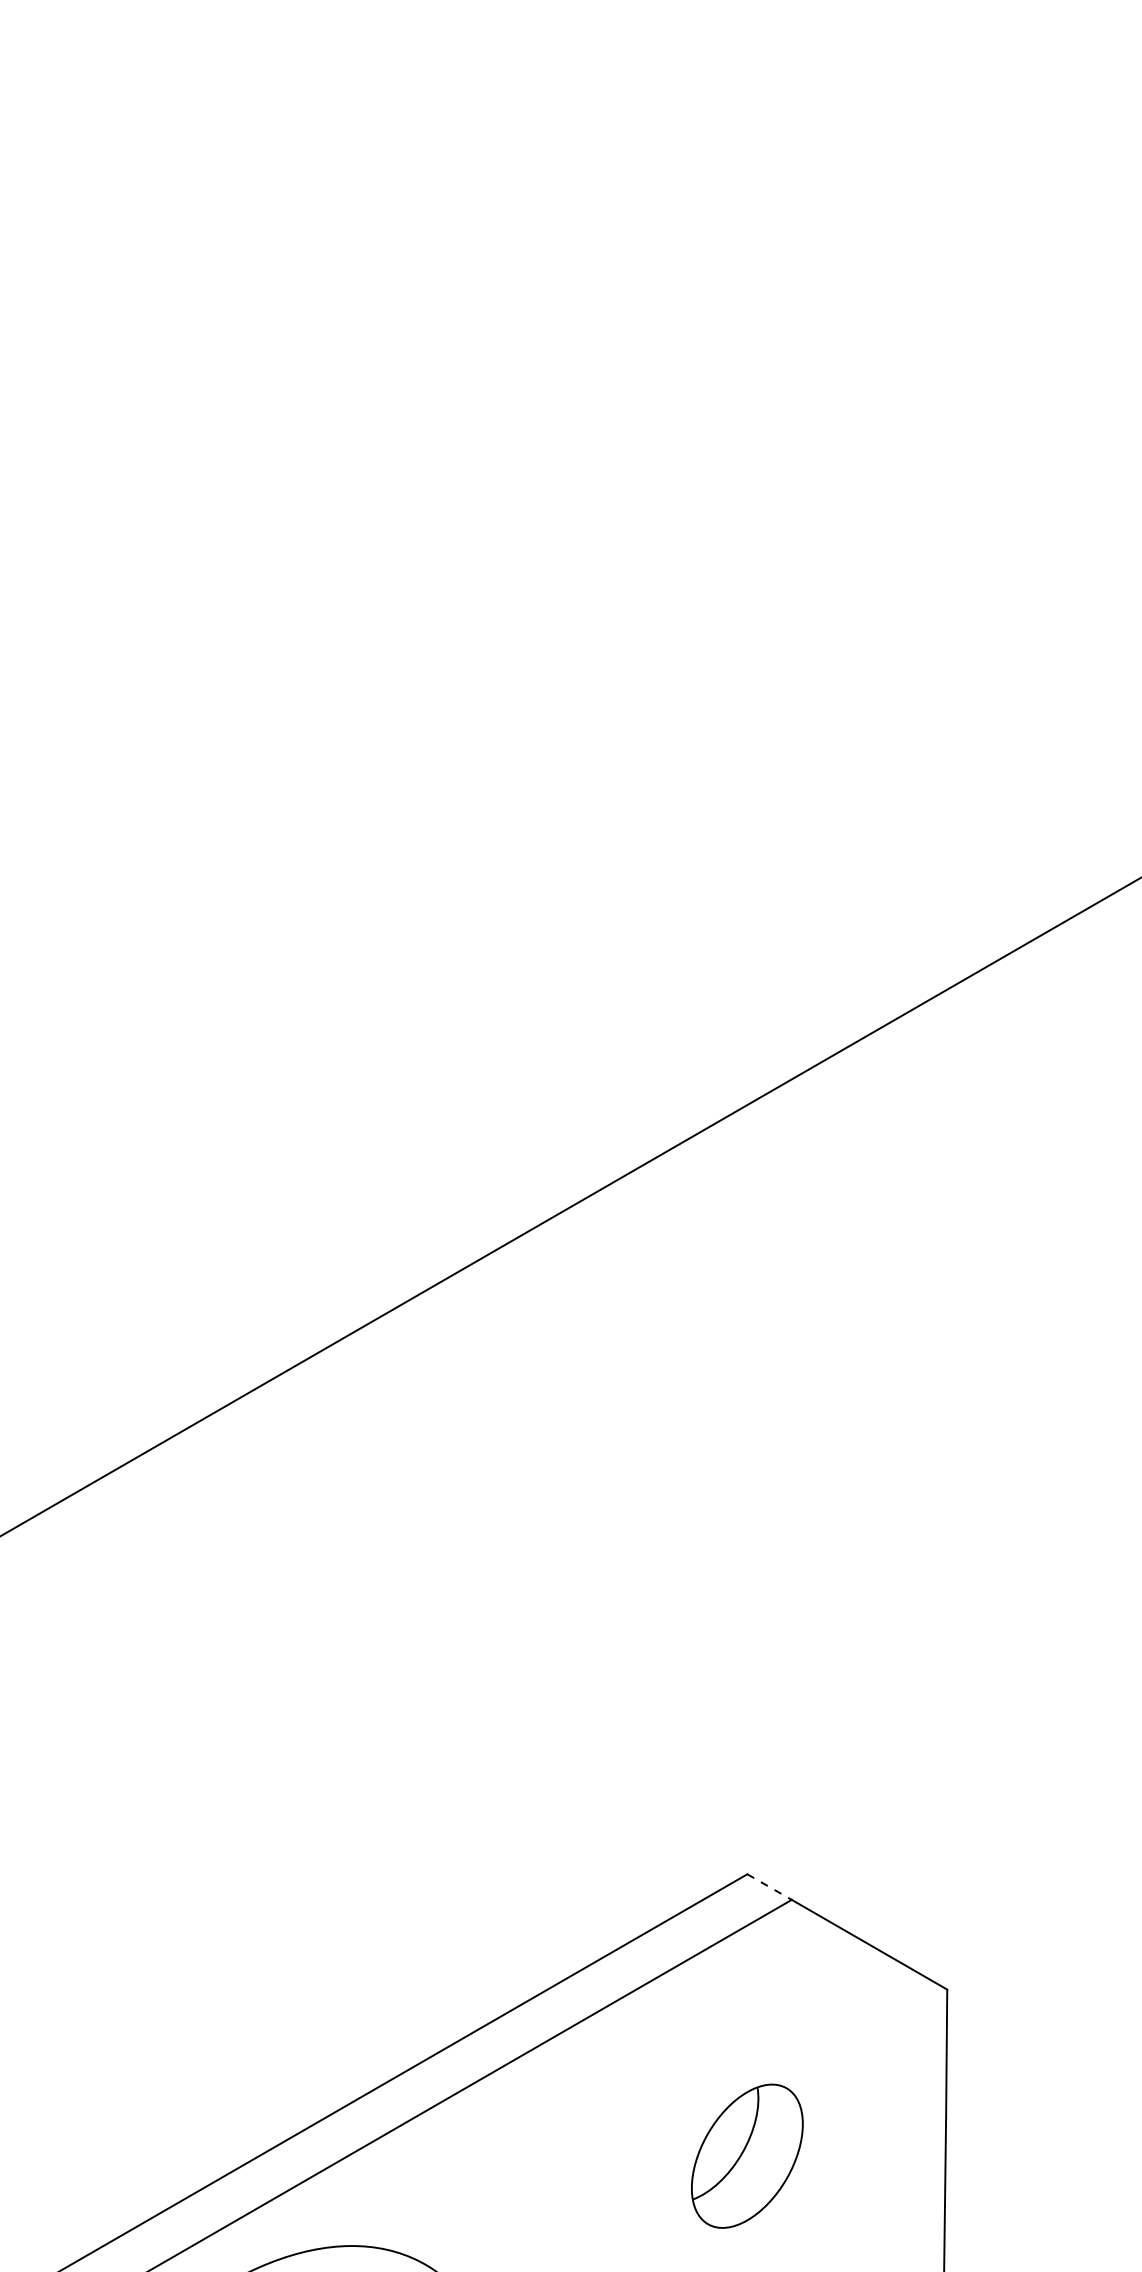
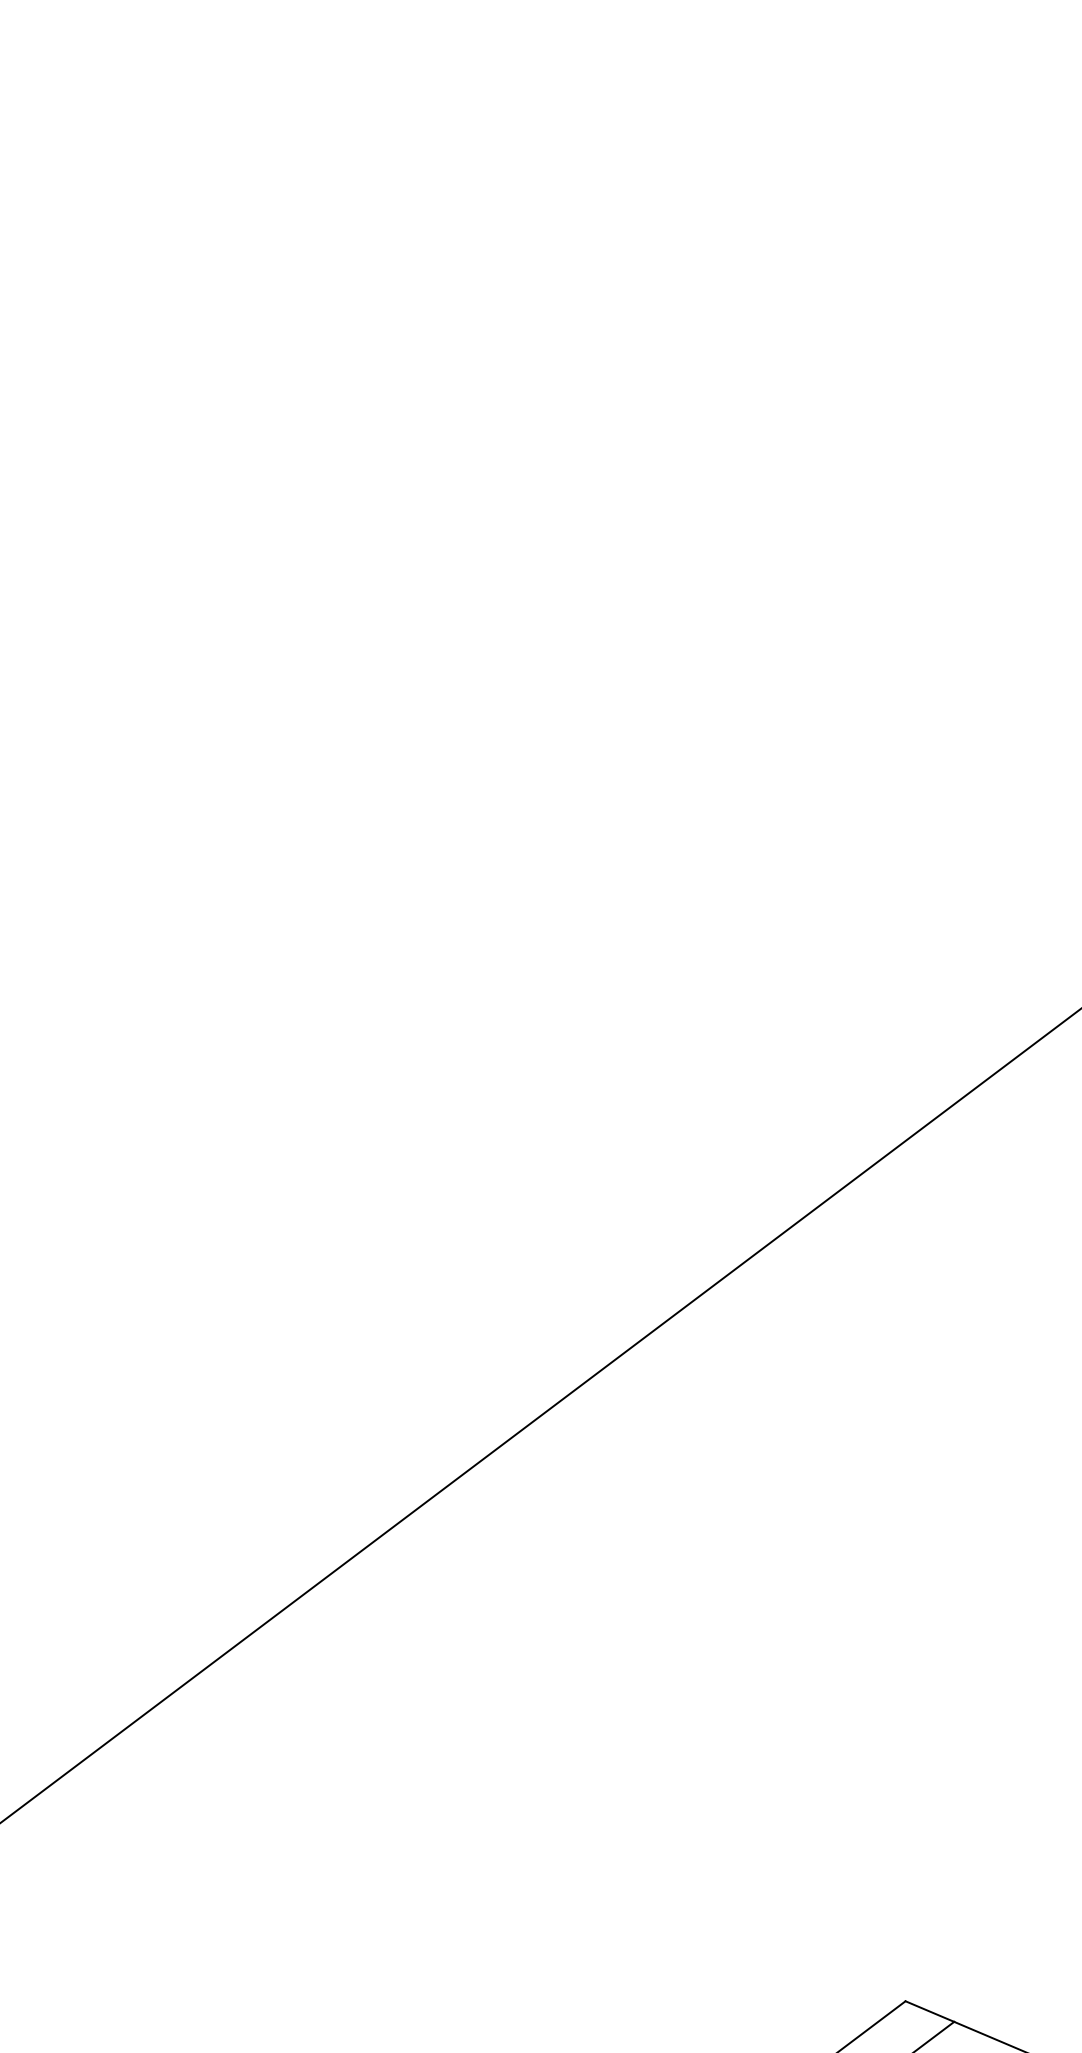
line: (769, 1887) -> (929, 2012), dashed -> solid

